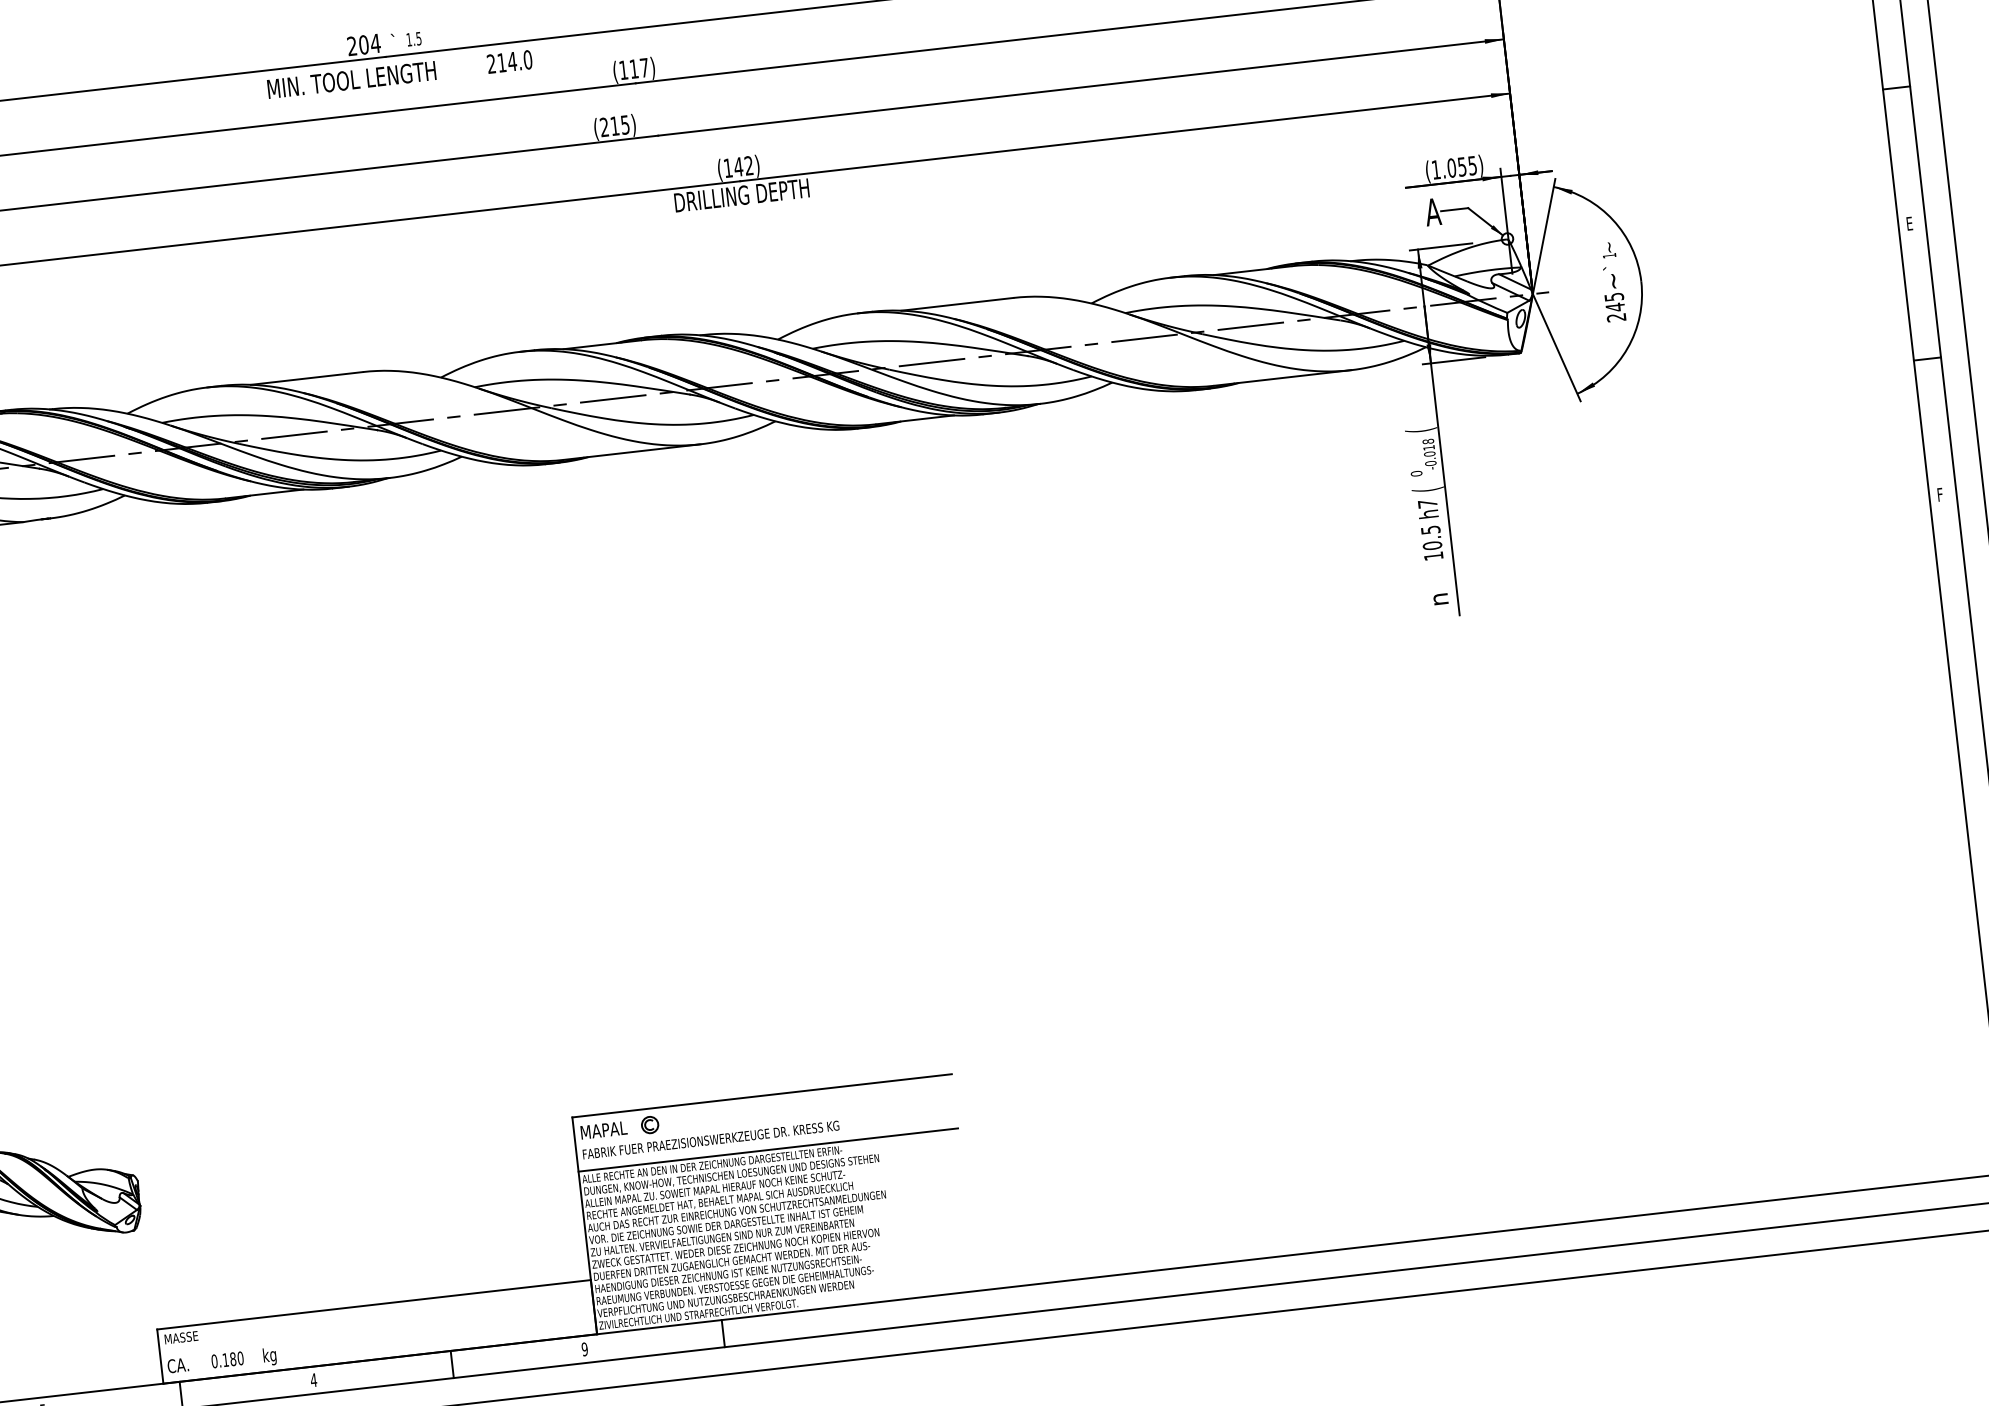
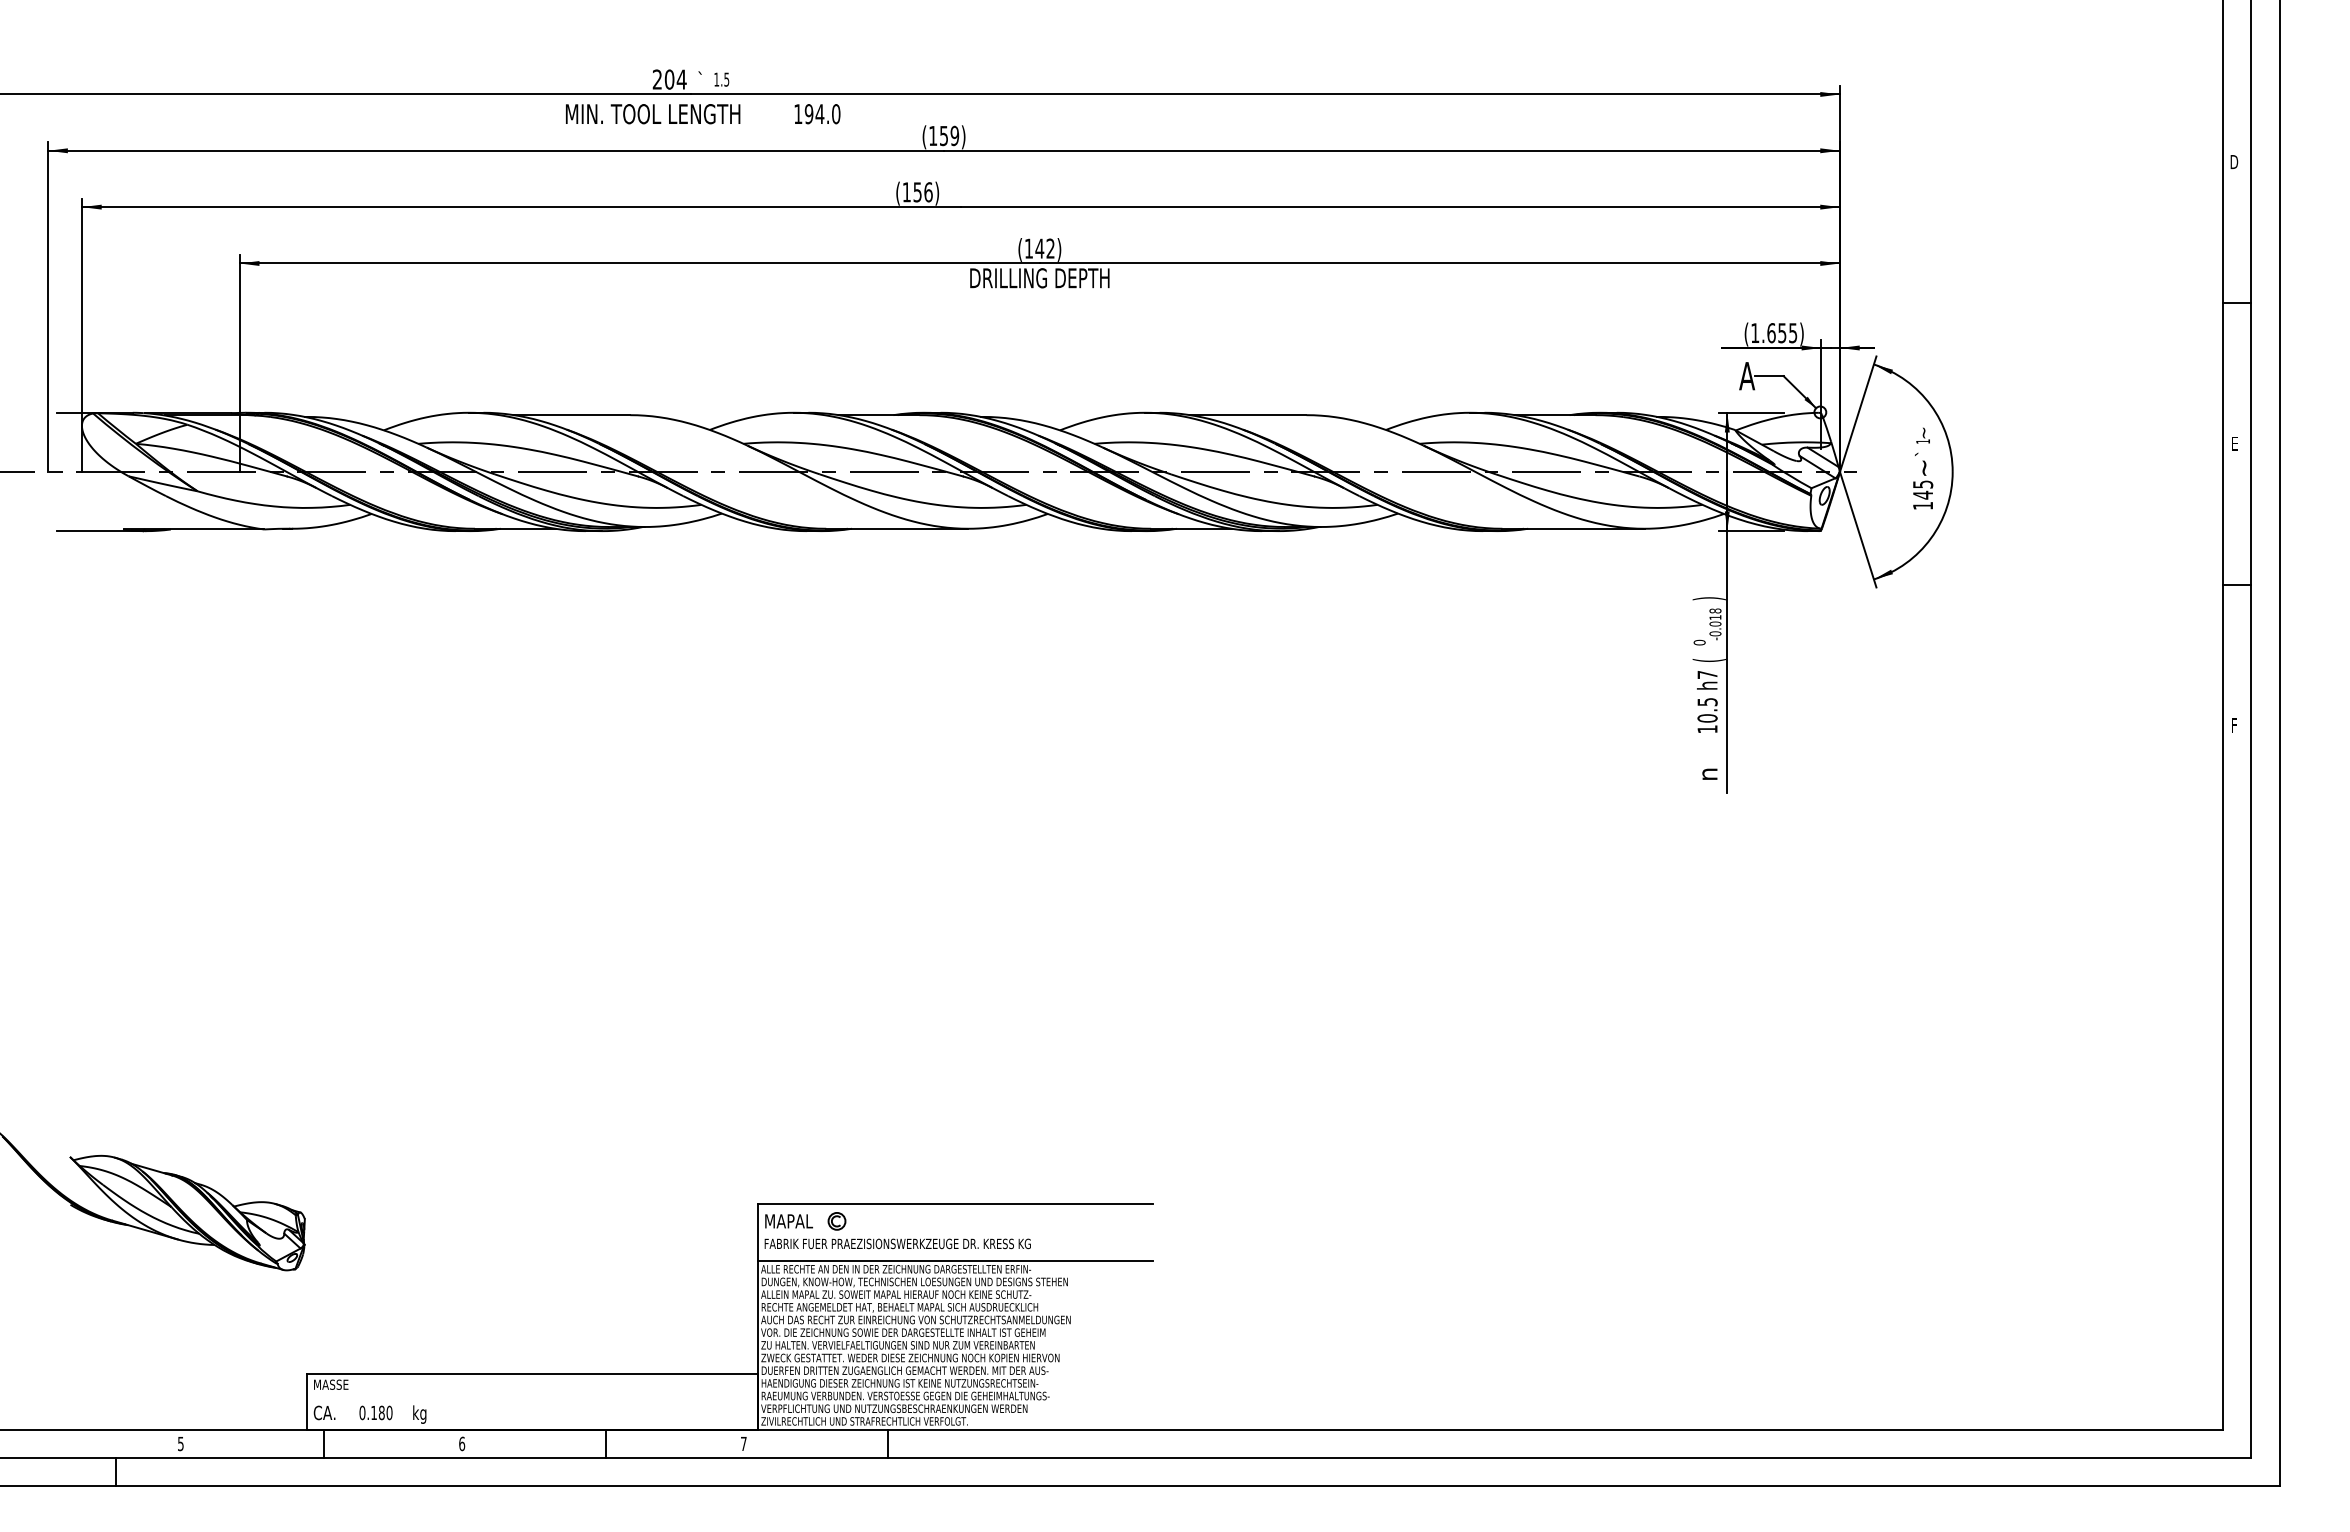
text: (496, 63) -> (803, 114), 214.0 -> 194.0
text: (639, 68) -> (949, 135), (117) -> (159)
text: (614, 126) -> (917, 192), (215) -> (156)
text: (1451, 168) -> (1771, 333), (1.055) -> (1.655)
text: (1615, 317) -> (1922, 505), 245 -> 145
text: (1420, 430) -> (1708, 598), ( -> )
text: (584, 1349) -> (743, 1443), 9 -> 7
text: (313, 1379) -> (461, 1443), 4 -> 6

